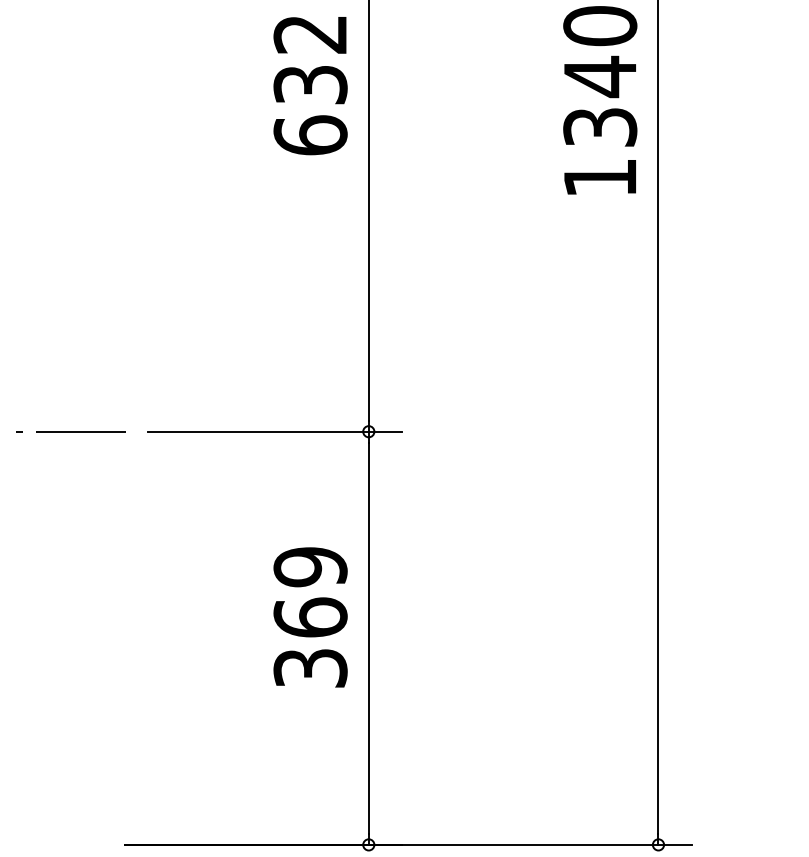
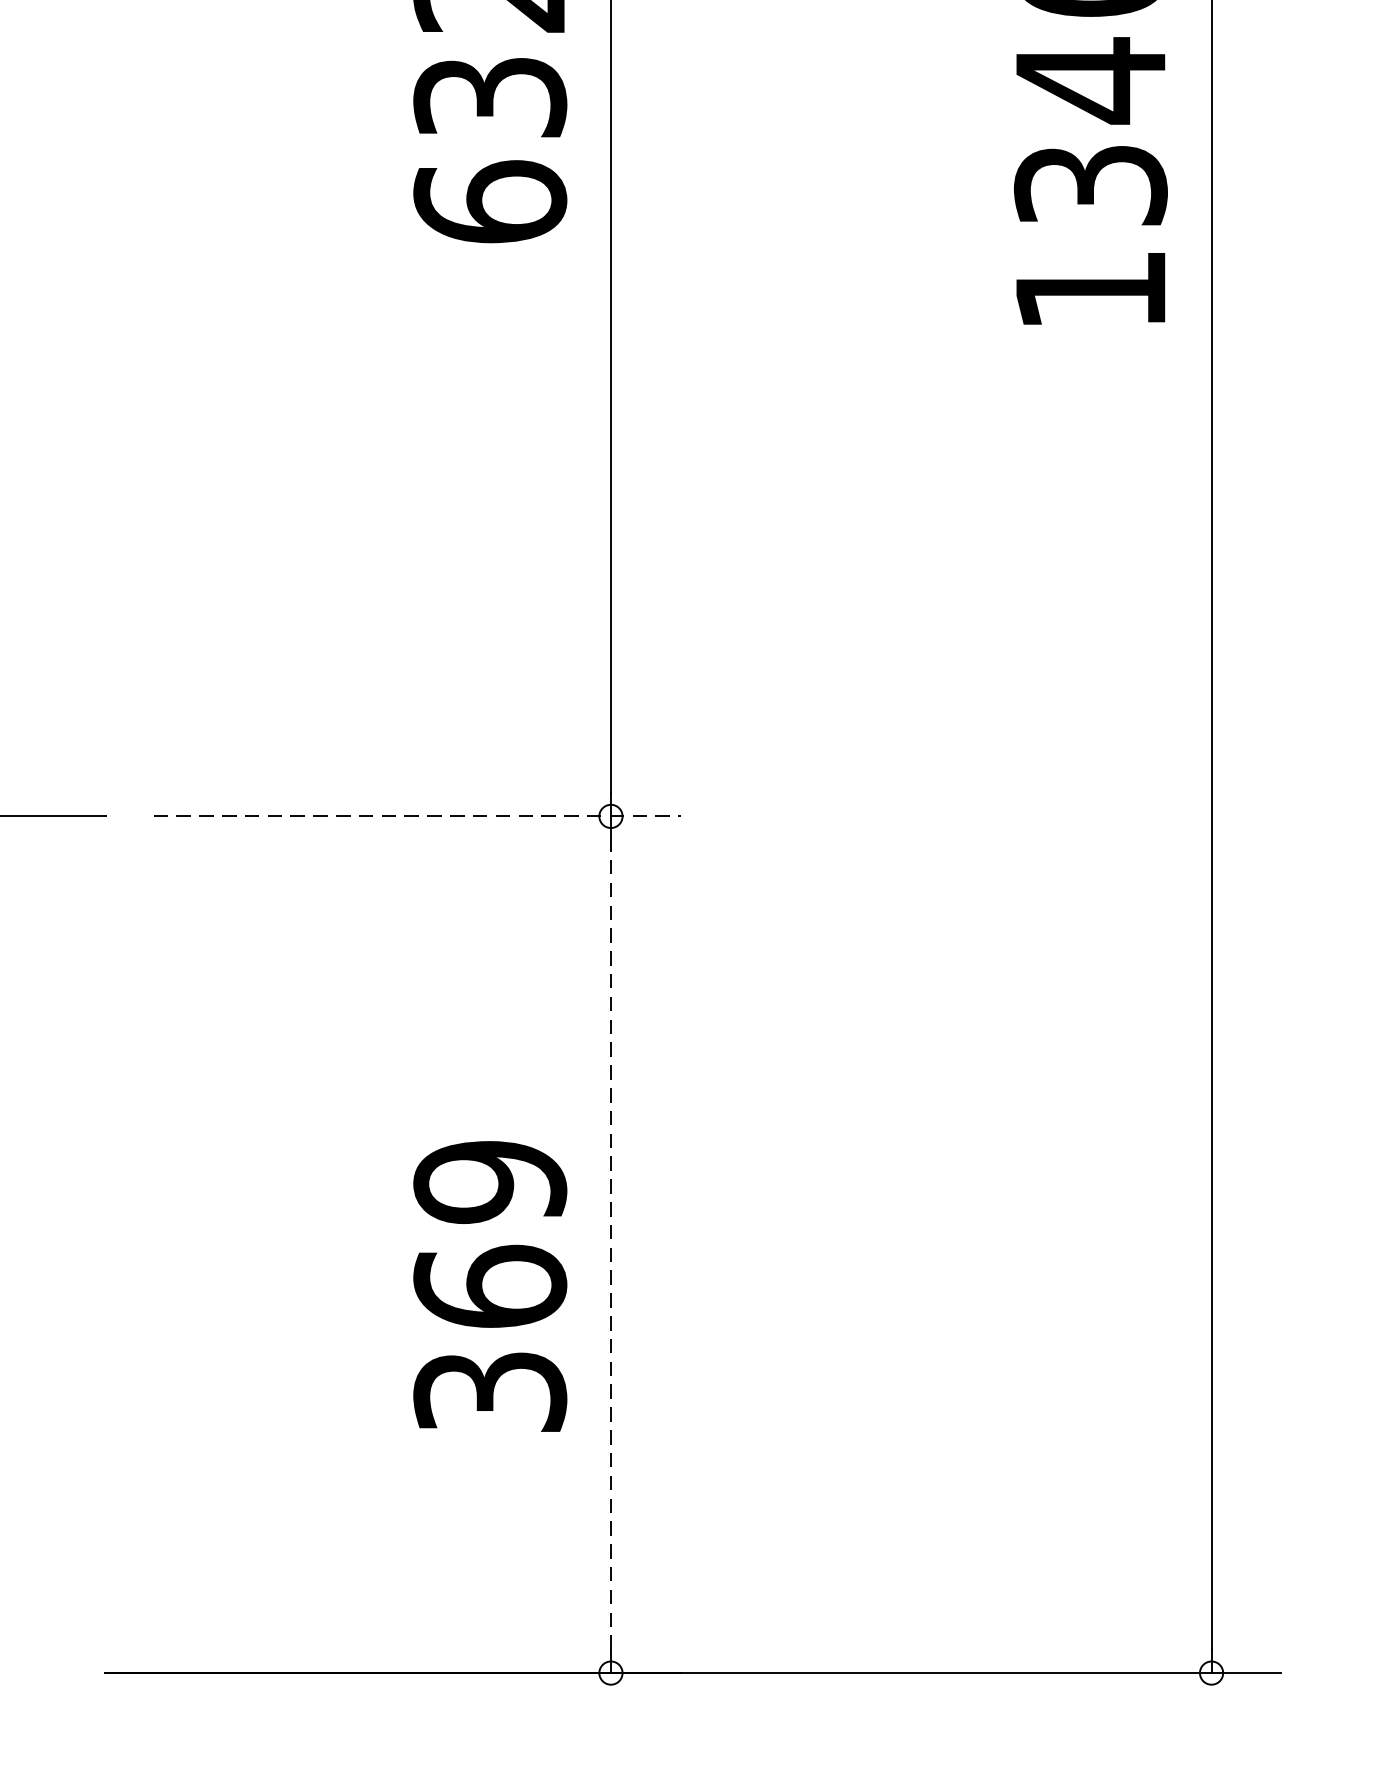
line: (275, 431) -> (417, 815), solid -> dashed
text: (310, 617) -> (490, 1286), moved
line: (368, 637) -> (610, 1243), solid -> dashed

